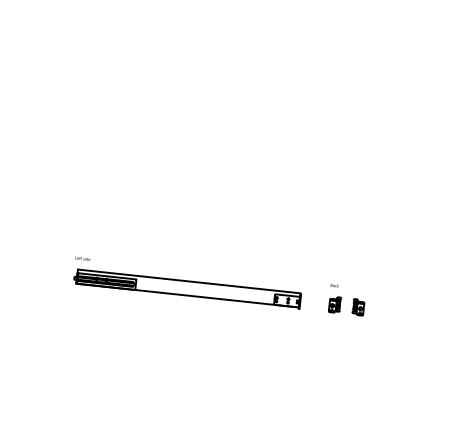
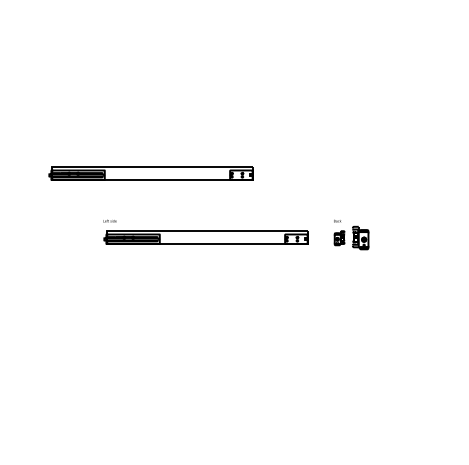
part: (133, 210) -> (150, 173), added
part: (358, 307) -> (360, 238), size x1.6

